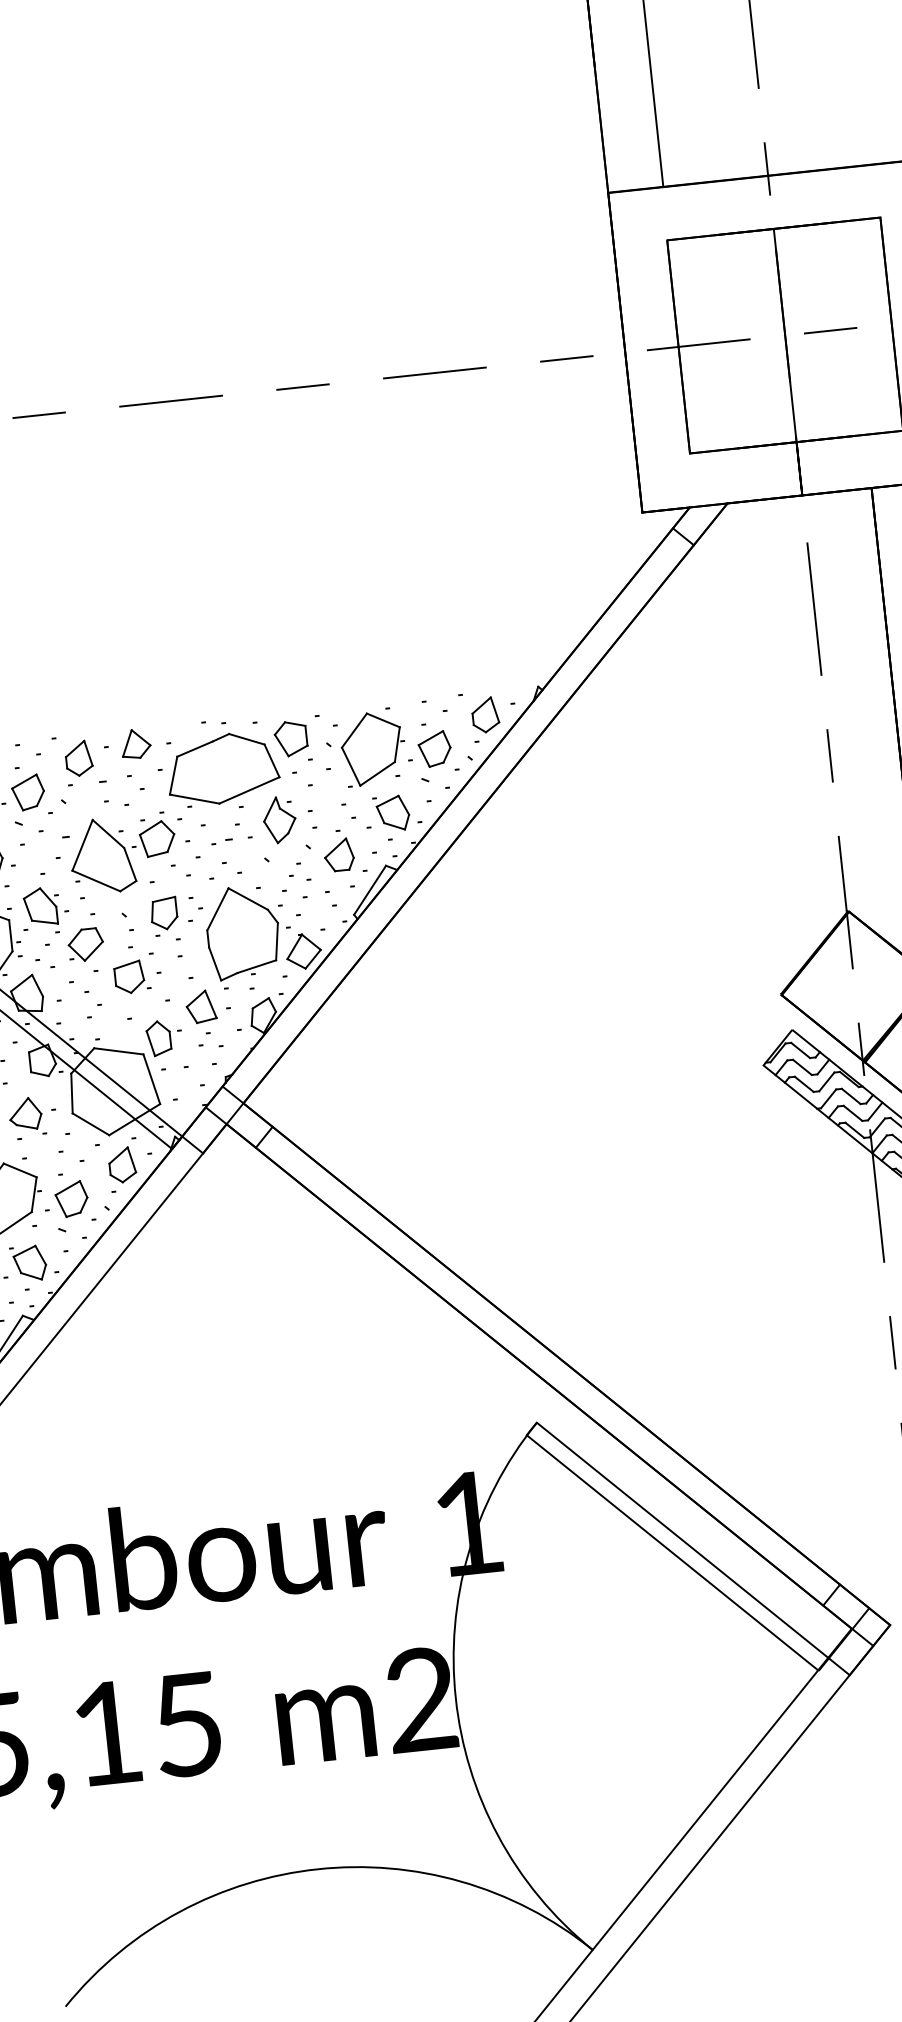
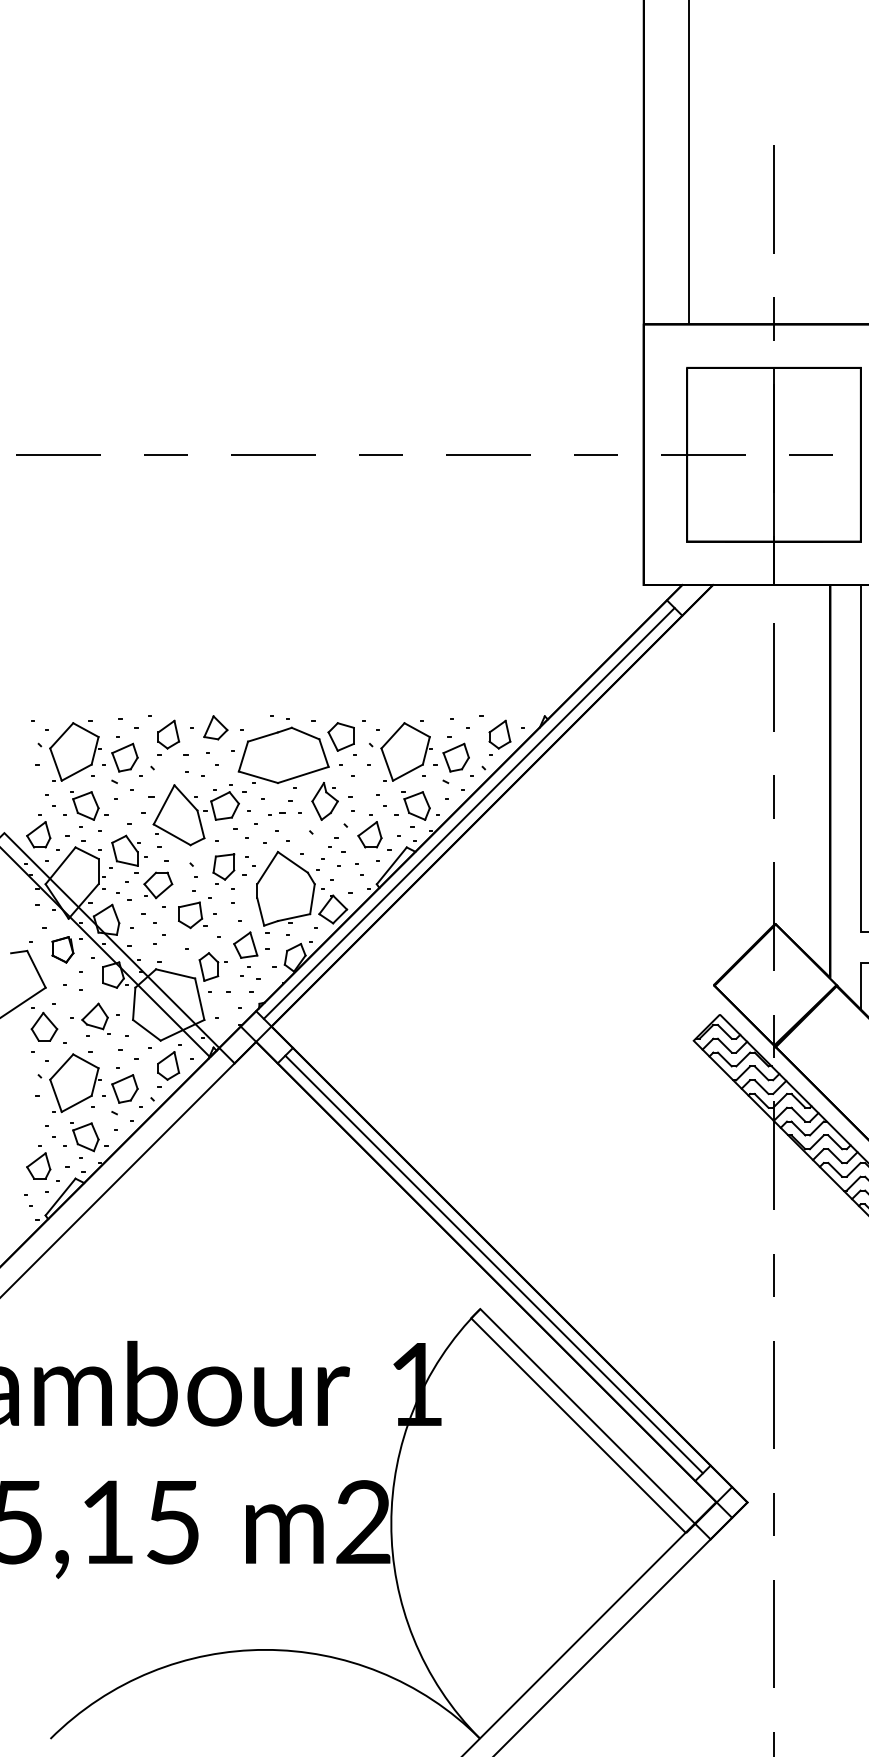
line: (457, 816) -> (468, 813), added
line: (547, 1366) -> (493, 1264), added

